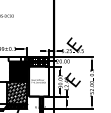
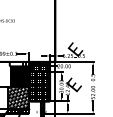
hatch: (39, 81) -> (40, 86), added

